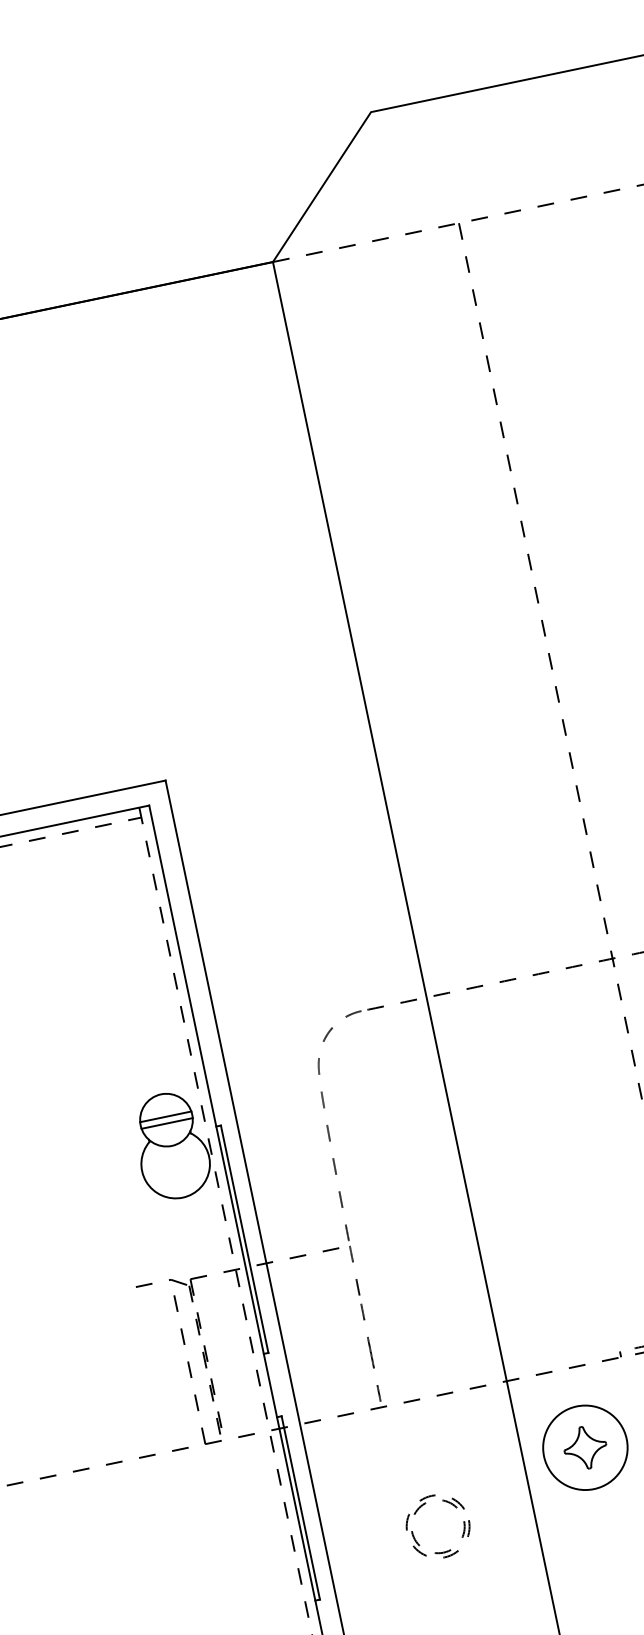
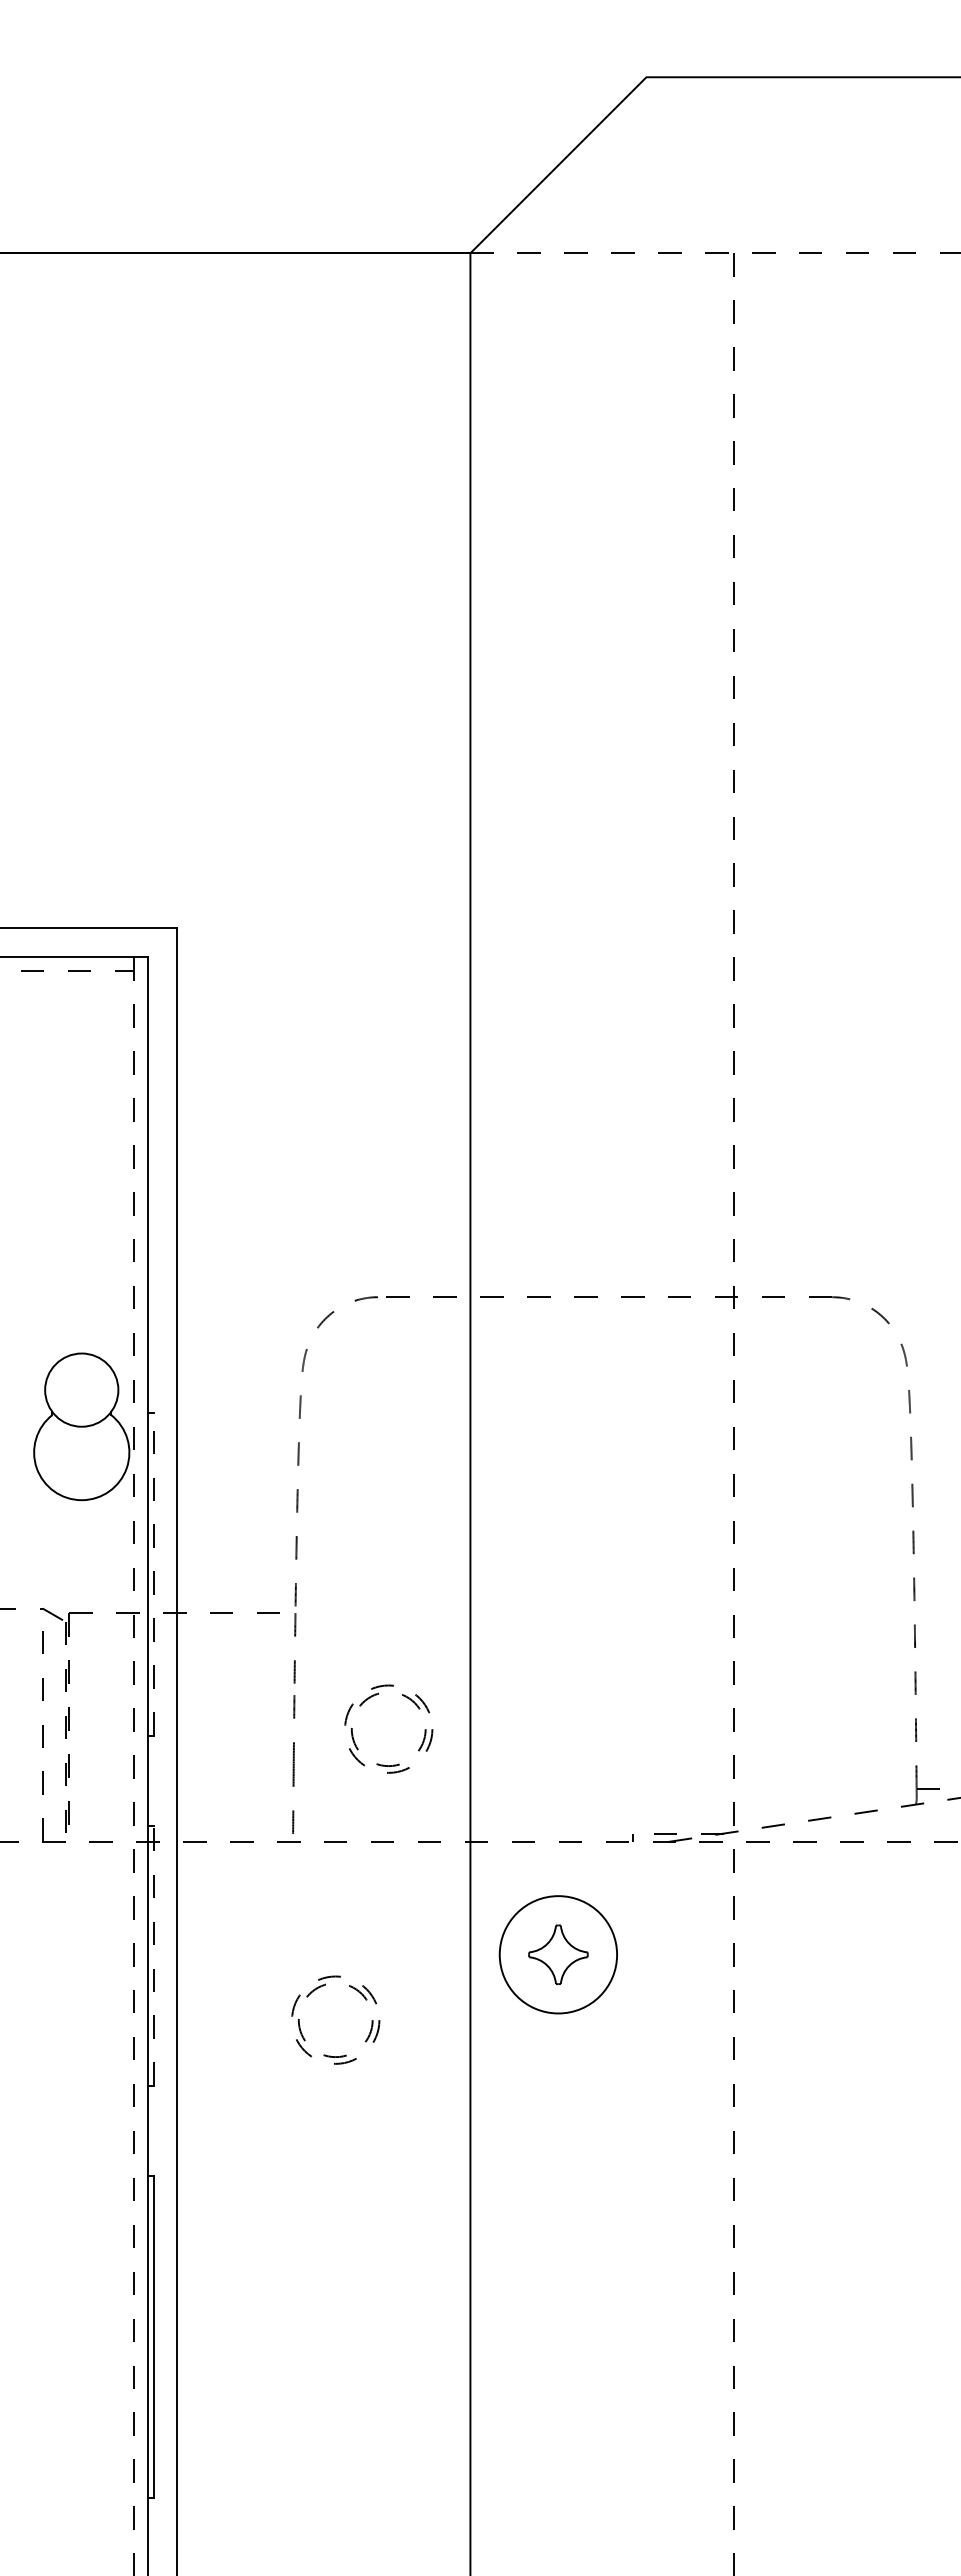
line: (165, 1116) -> (81, 1385), removed
line: (166, 1123) -> (81, 1394), removed
line: (244, 1238) -> (154, 1573), solid -> dashed
part: (416, 1293) -> (372, 1697), added
line: (300, 1507) -> (154, 1955), solid -> dashed

